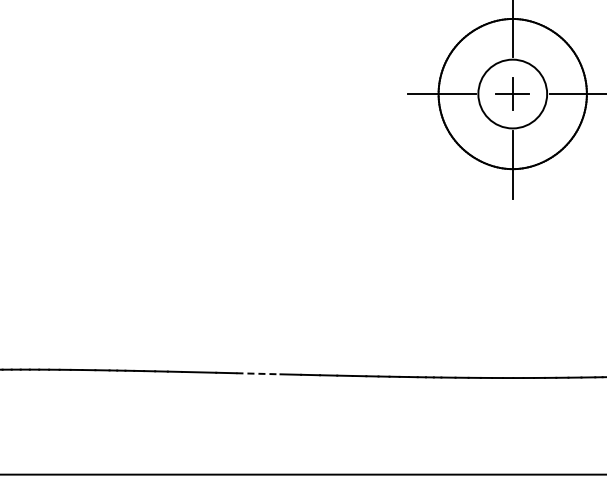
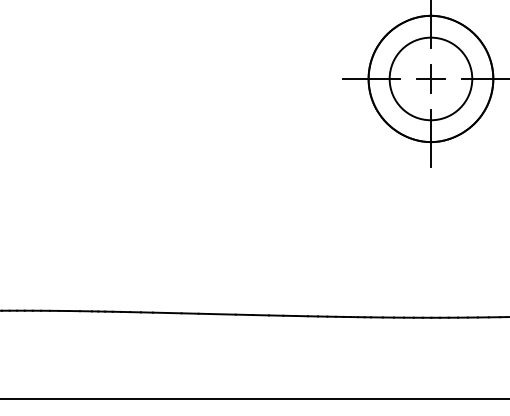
circle: (512, 93) -> (430, 78), size x1.43
line: (258, 373) -> (217, 313), dashed -> solid

